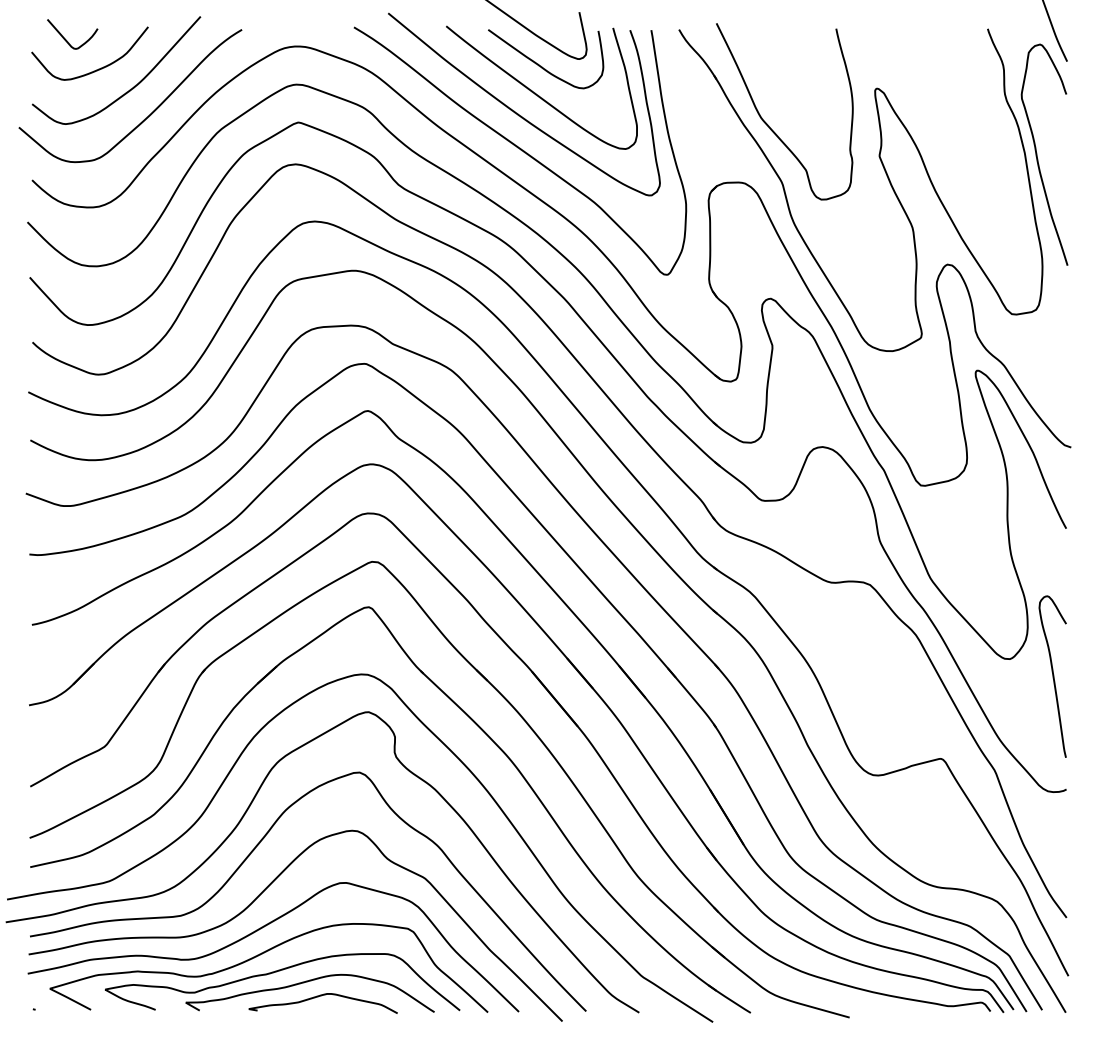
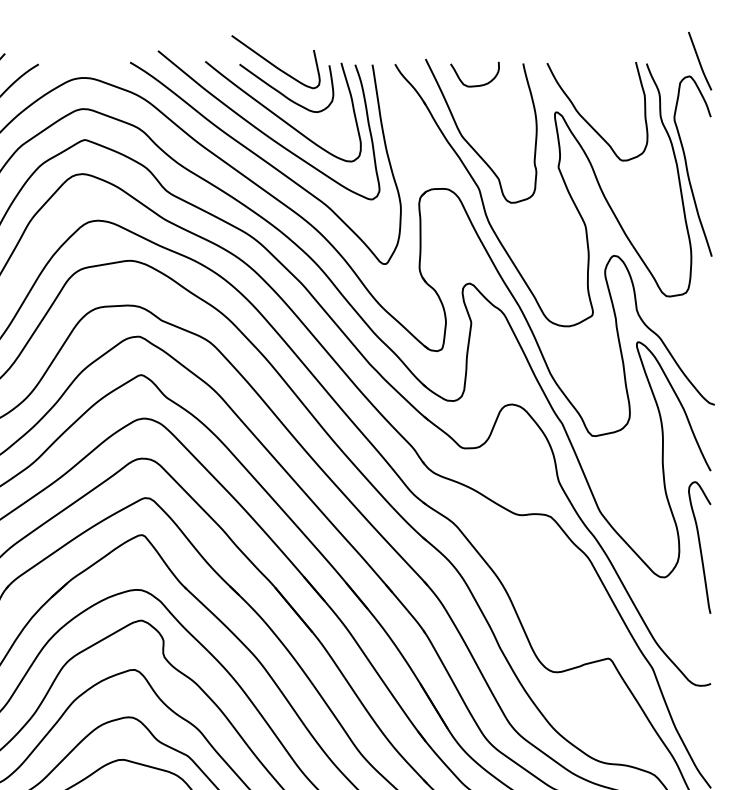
curve: (776, 55) -> (474, 85), added
curve: (914, 99) -> (587, 121), added
curve: (1052, 676) -> (699, 547), moved

